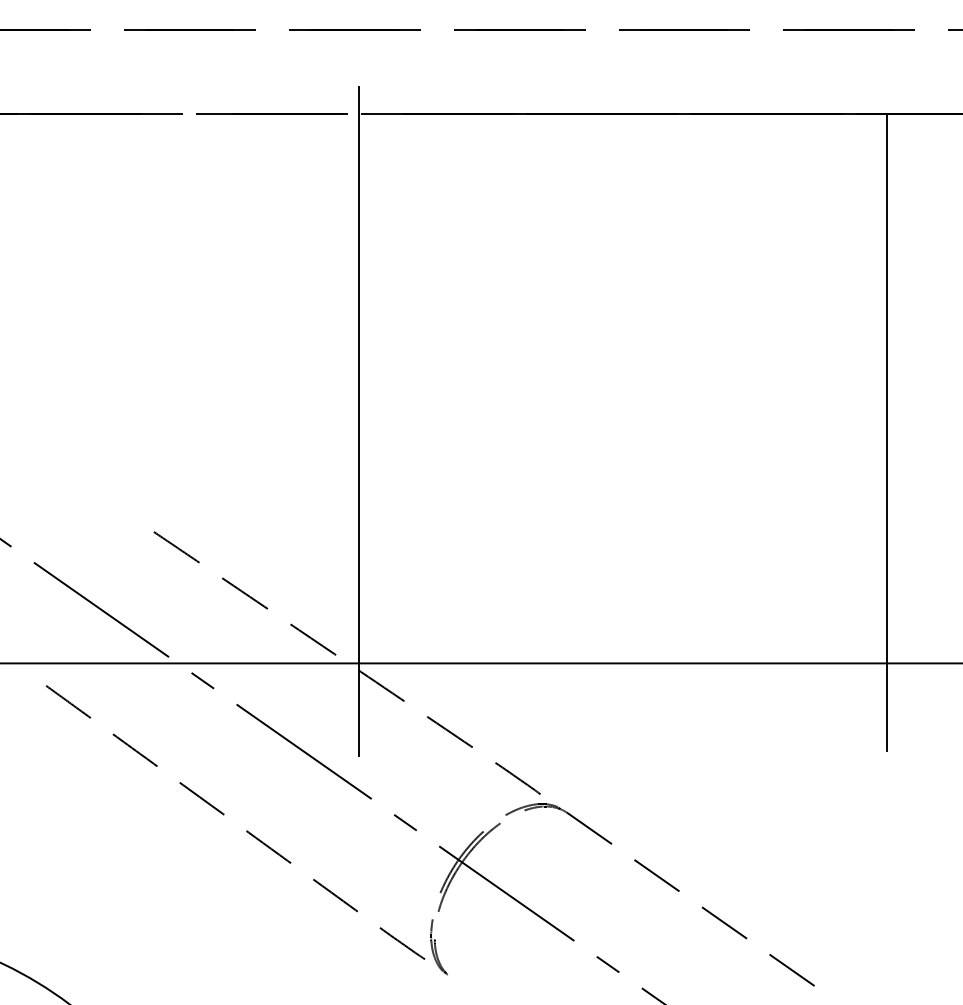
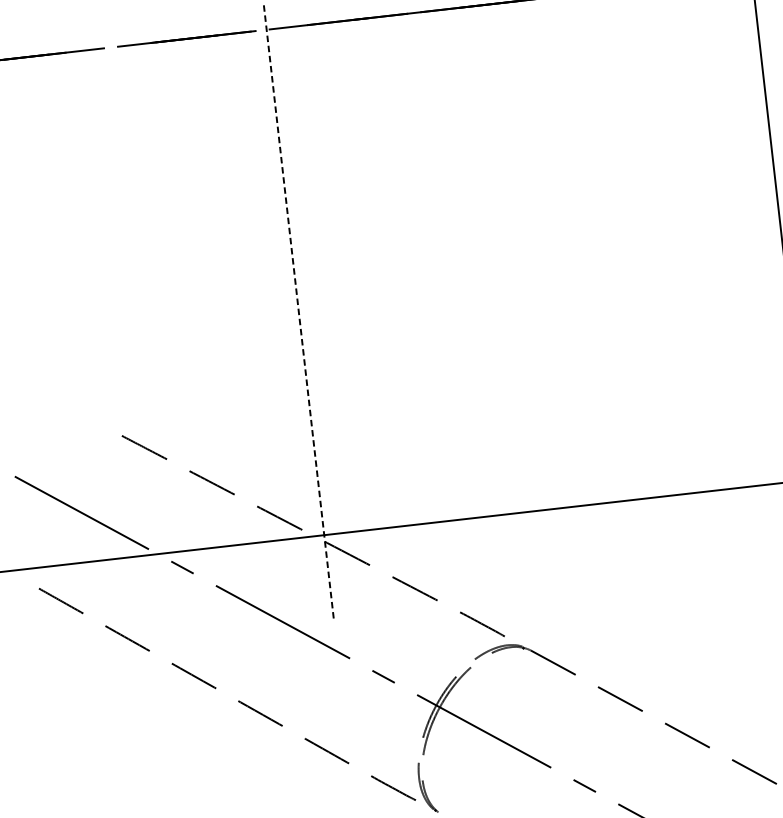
line: (359, 421) -> (299, 312), solid -> dashed

